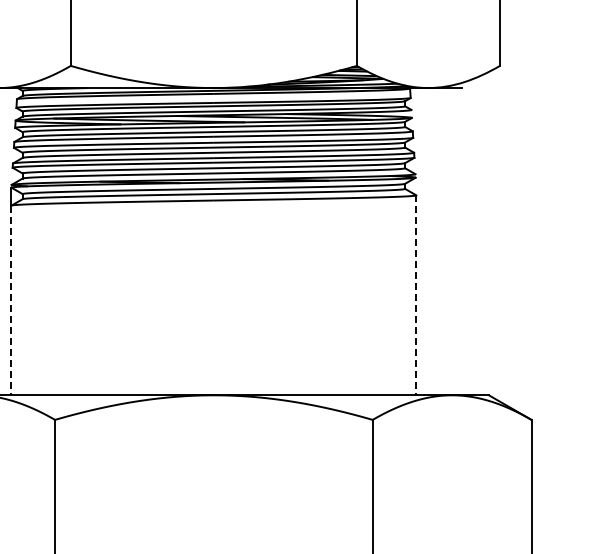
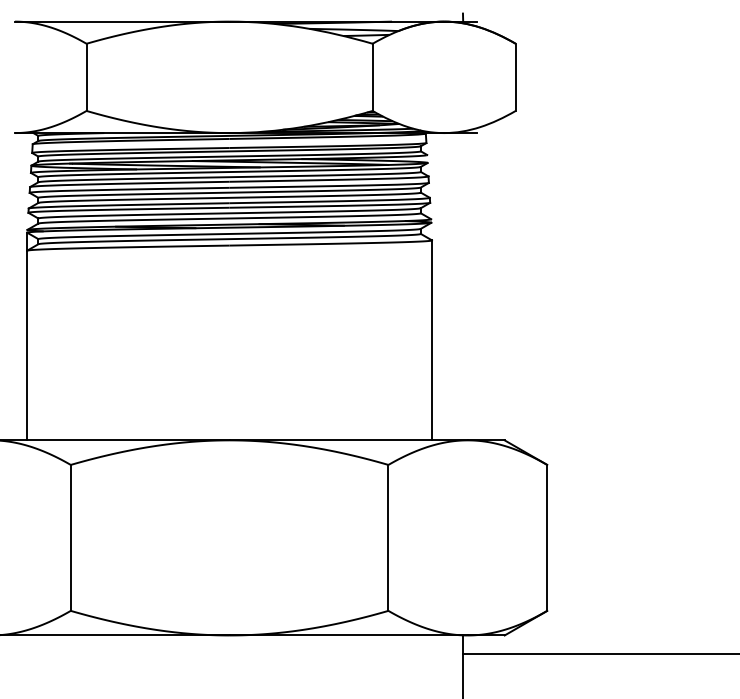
line: (416, 295) -> (432, 340), dashed -> solid
line: (11, 300) -> (27, 345), dashed -> solid

